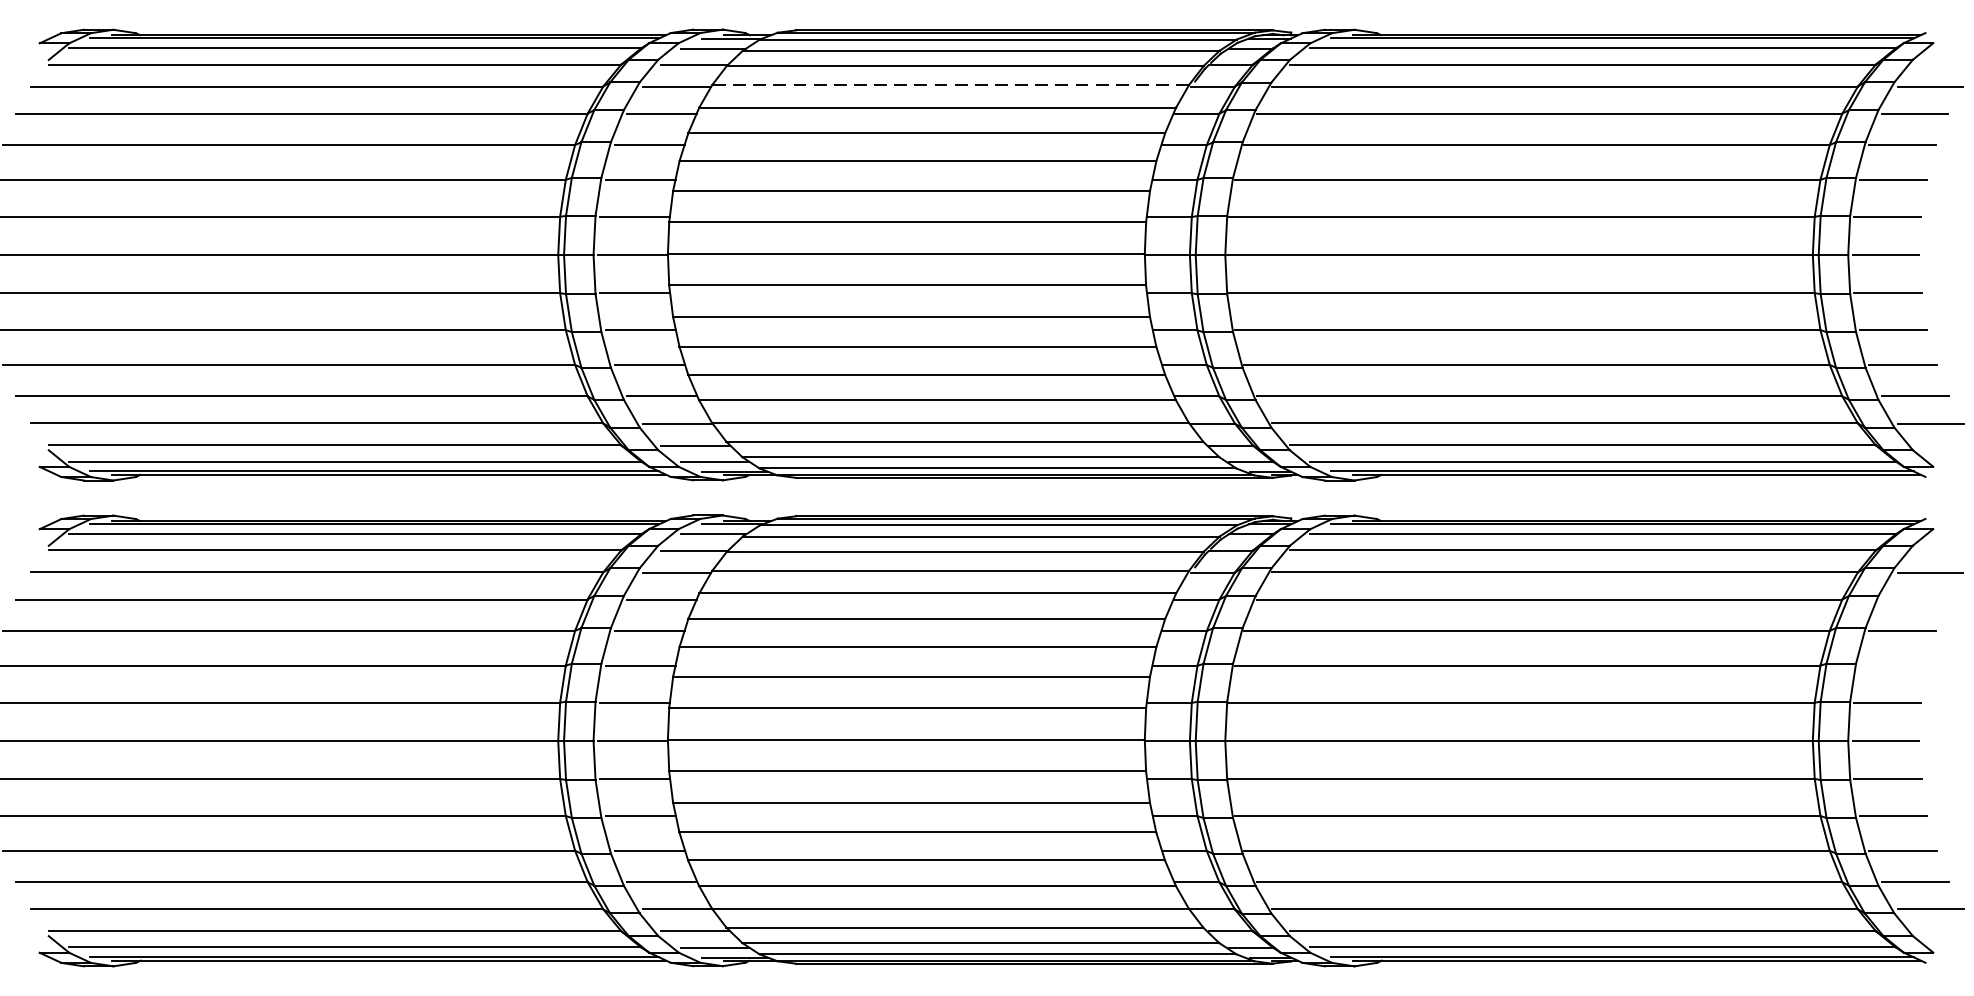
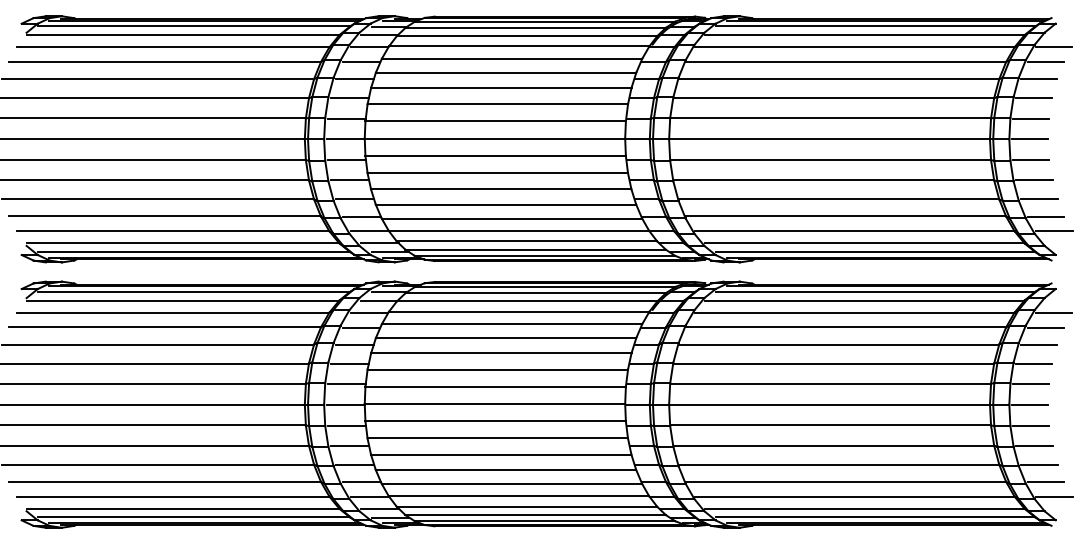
line: (949, 85) -> (518, 46), dashed -> solid
line: (1914, 599) -> (1045, 327), added
line: (1892, 665) -> (1033, 363), added

